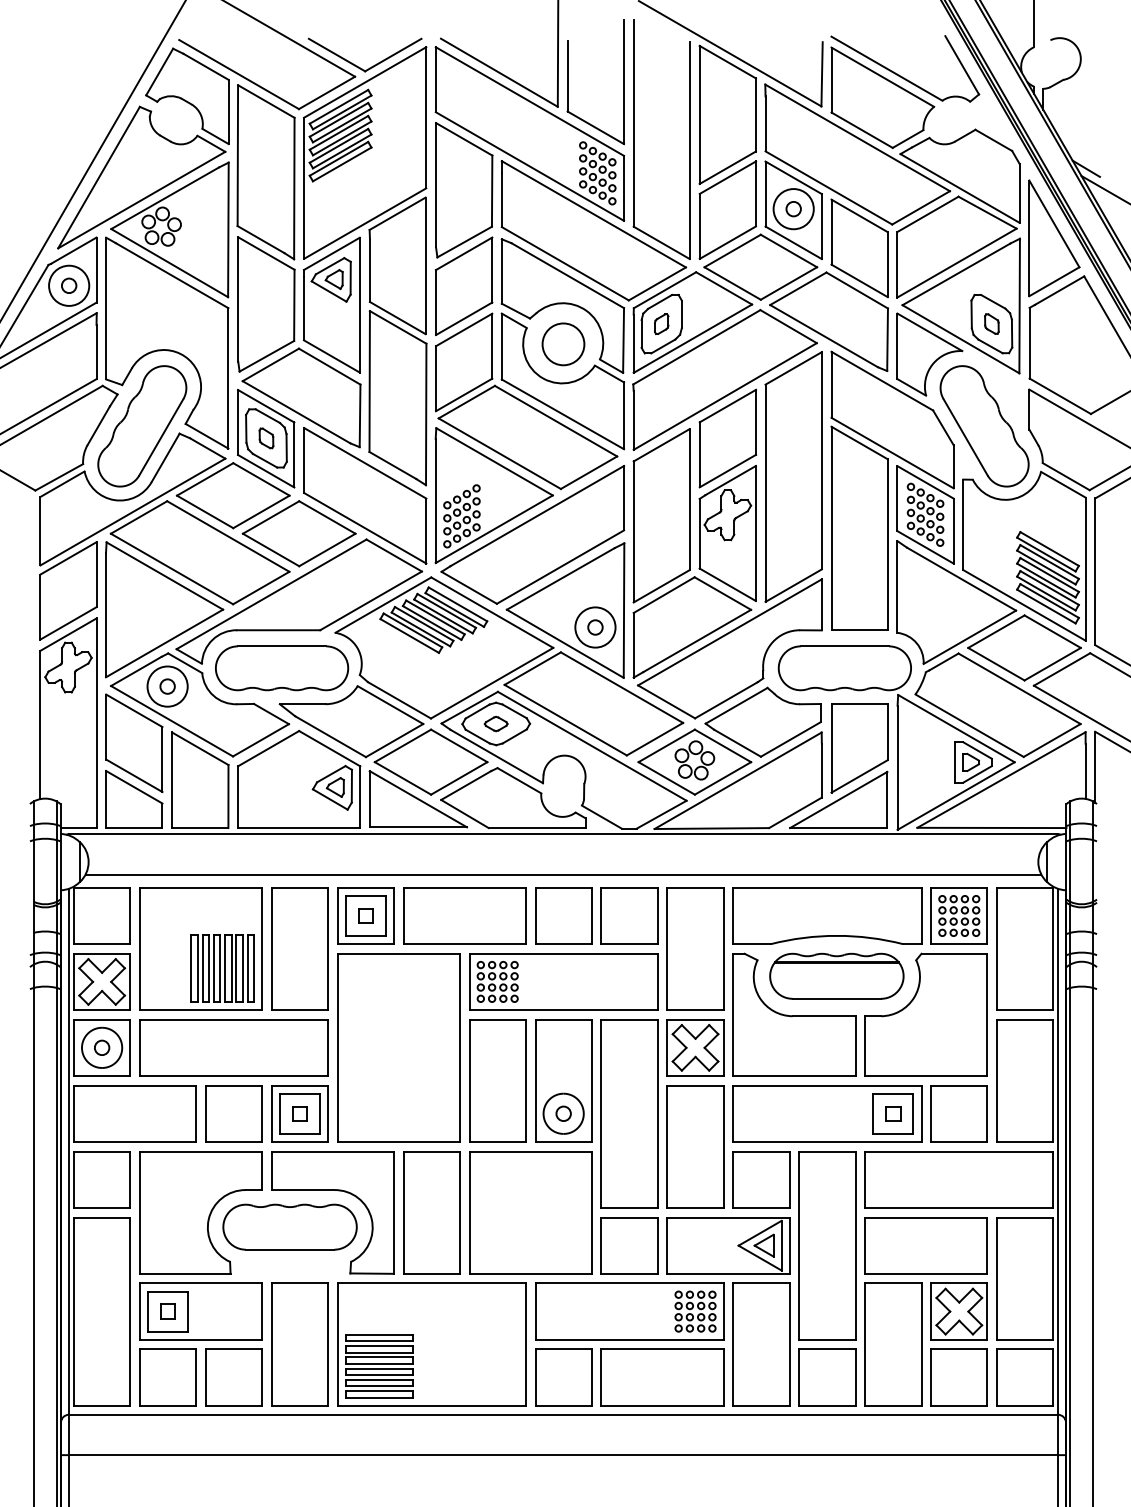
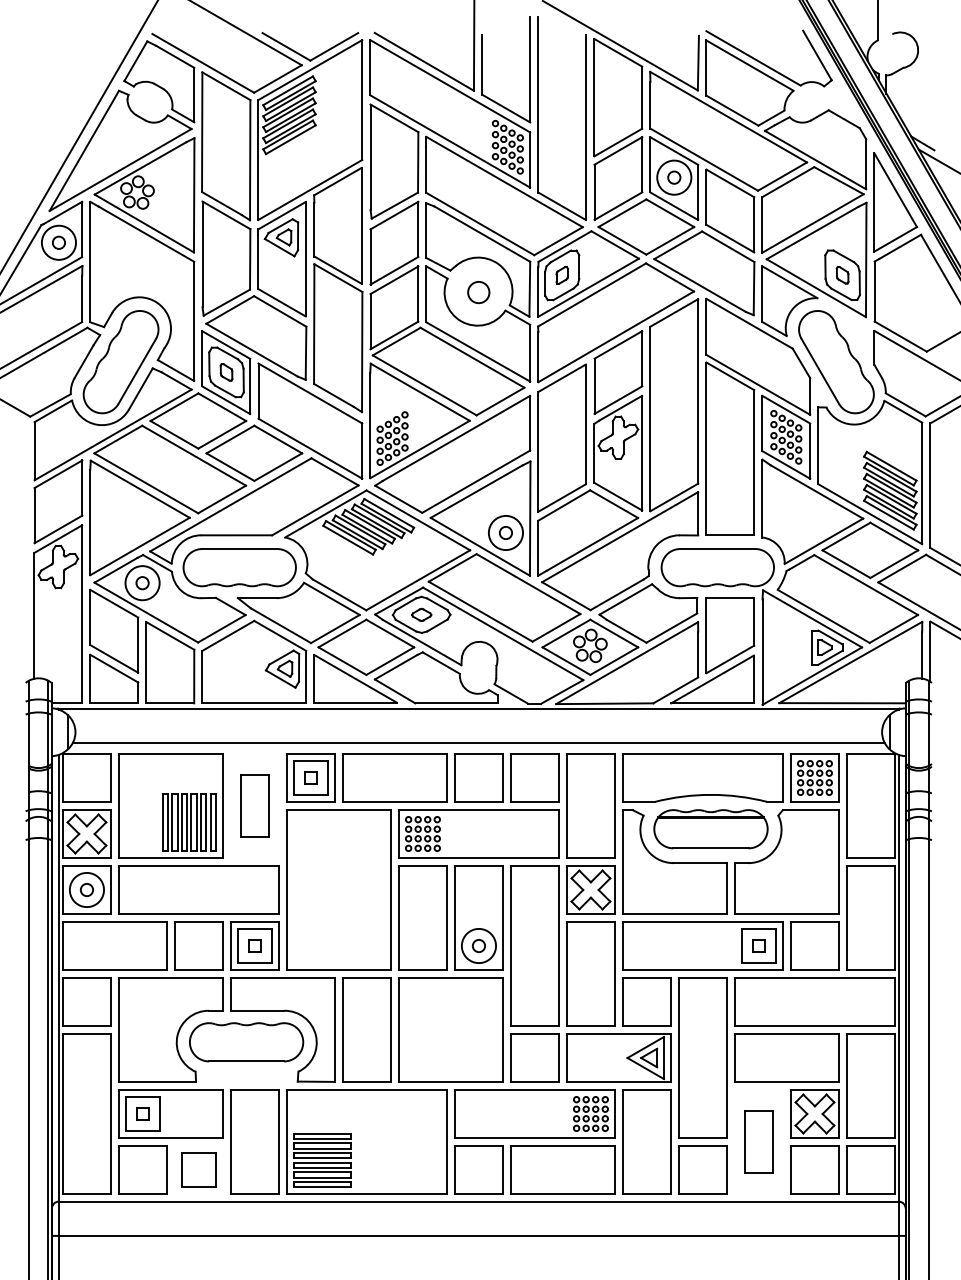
circle: (563, 344) -> (478, 292), size x0.6
part: (299, 948) -> (254, 805), size x0.6
part: (893, 1344) -> (759, 1141), size x0.6
part: (233, 1377) -> (198, 1169), size x0.7

